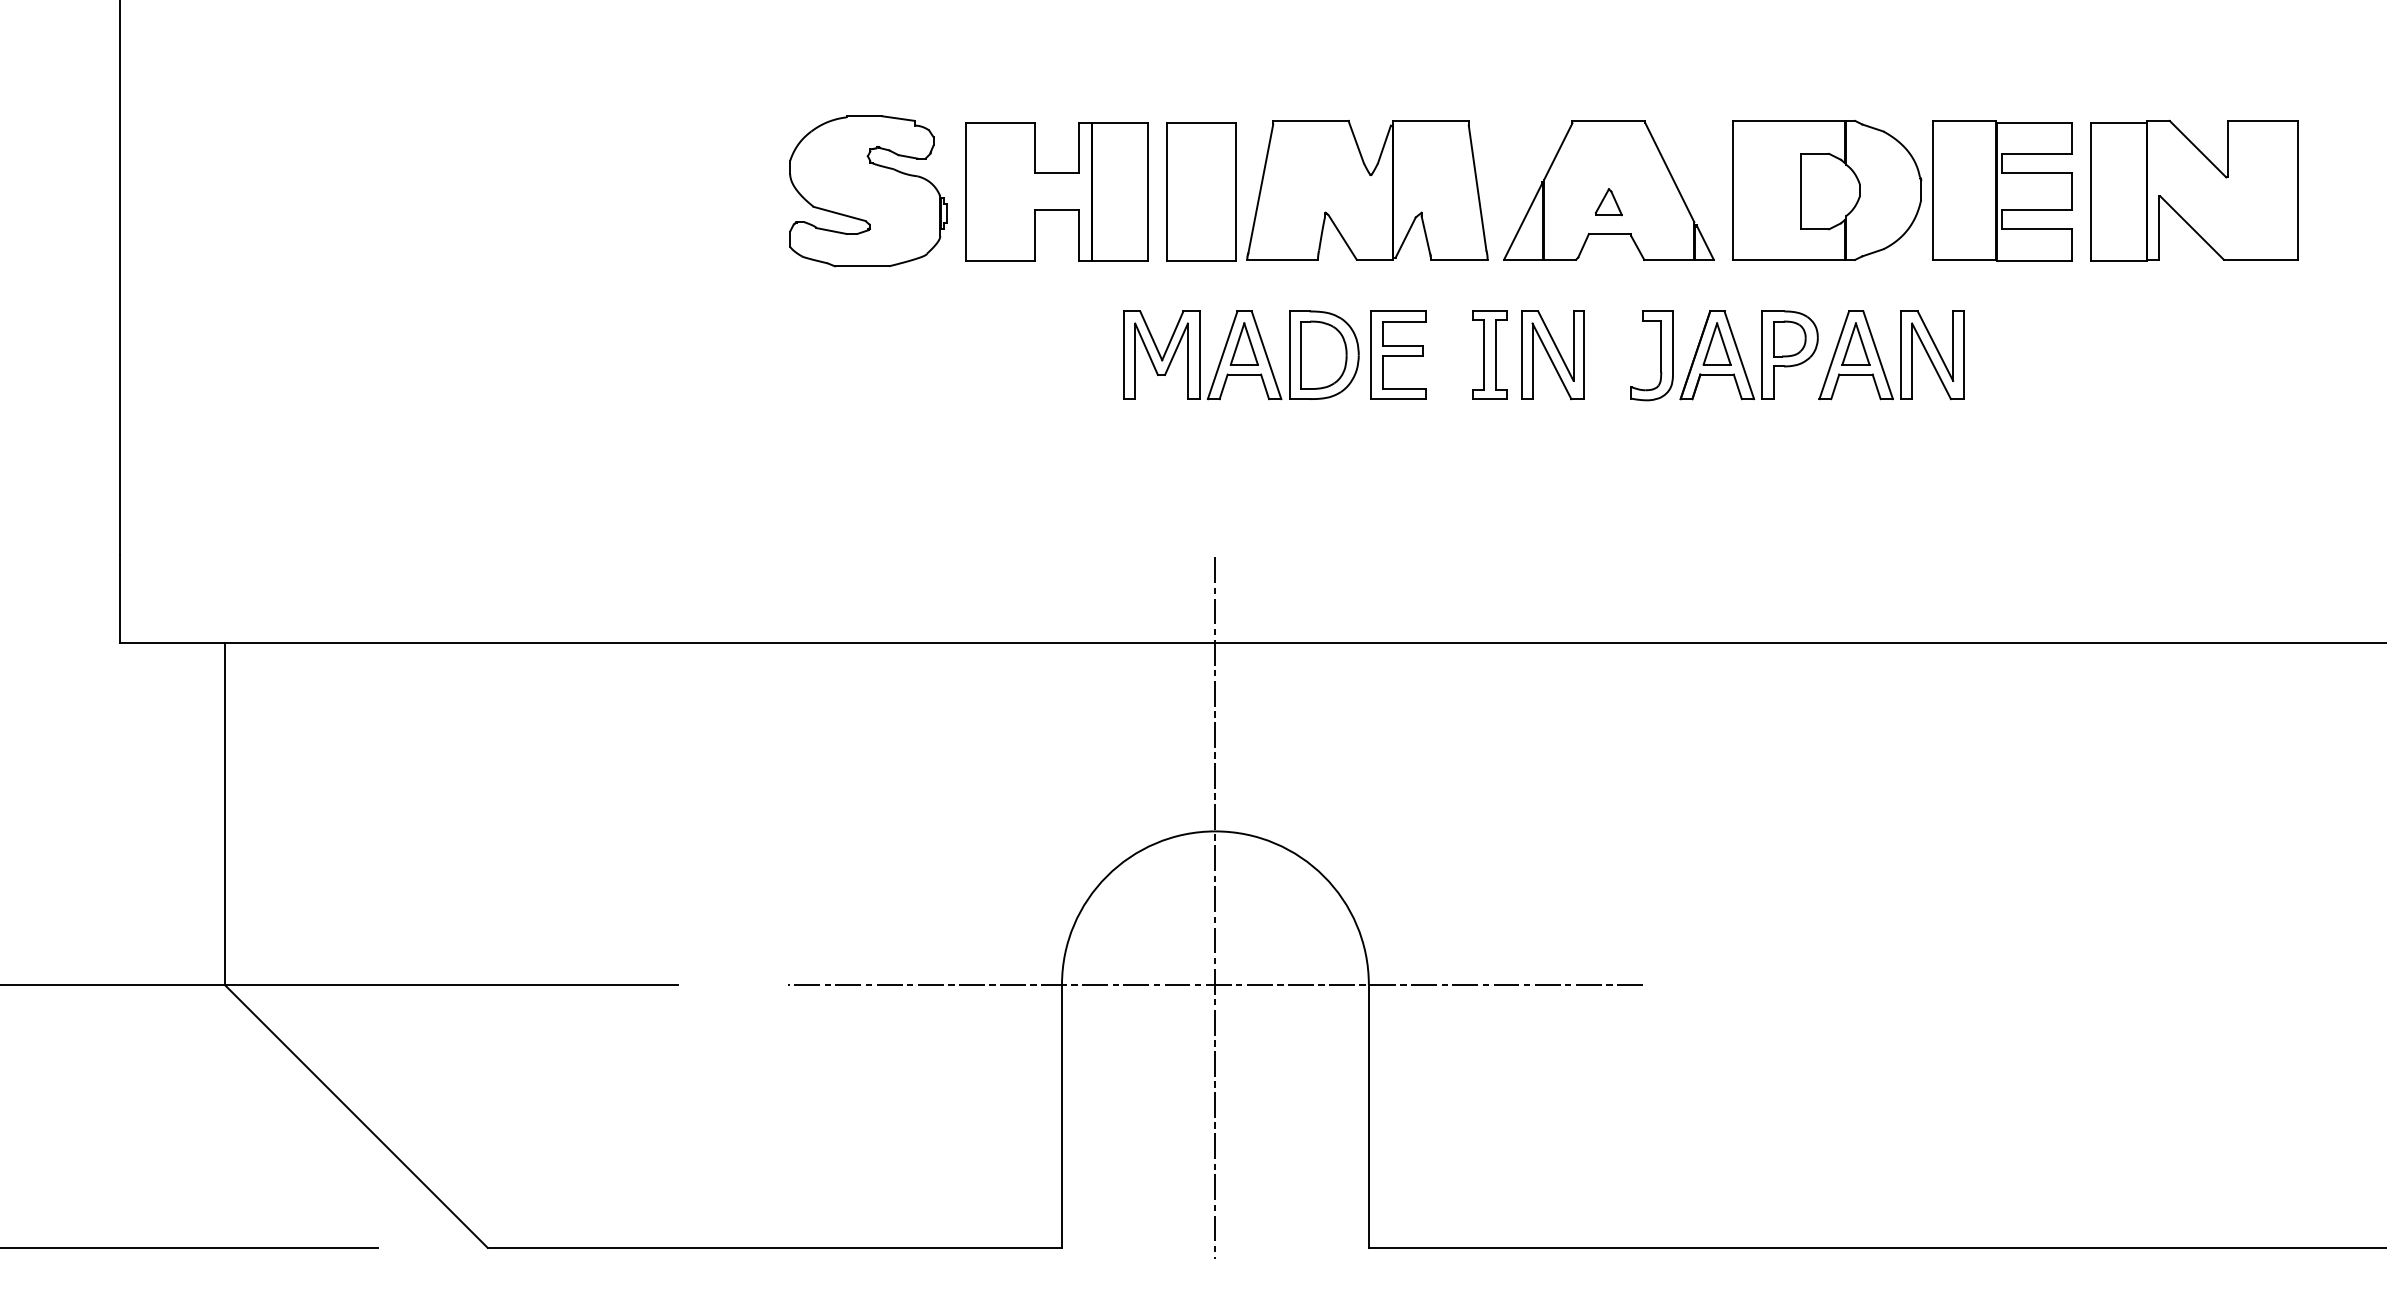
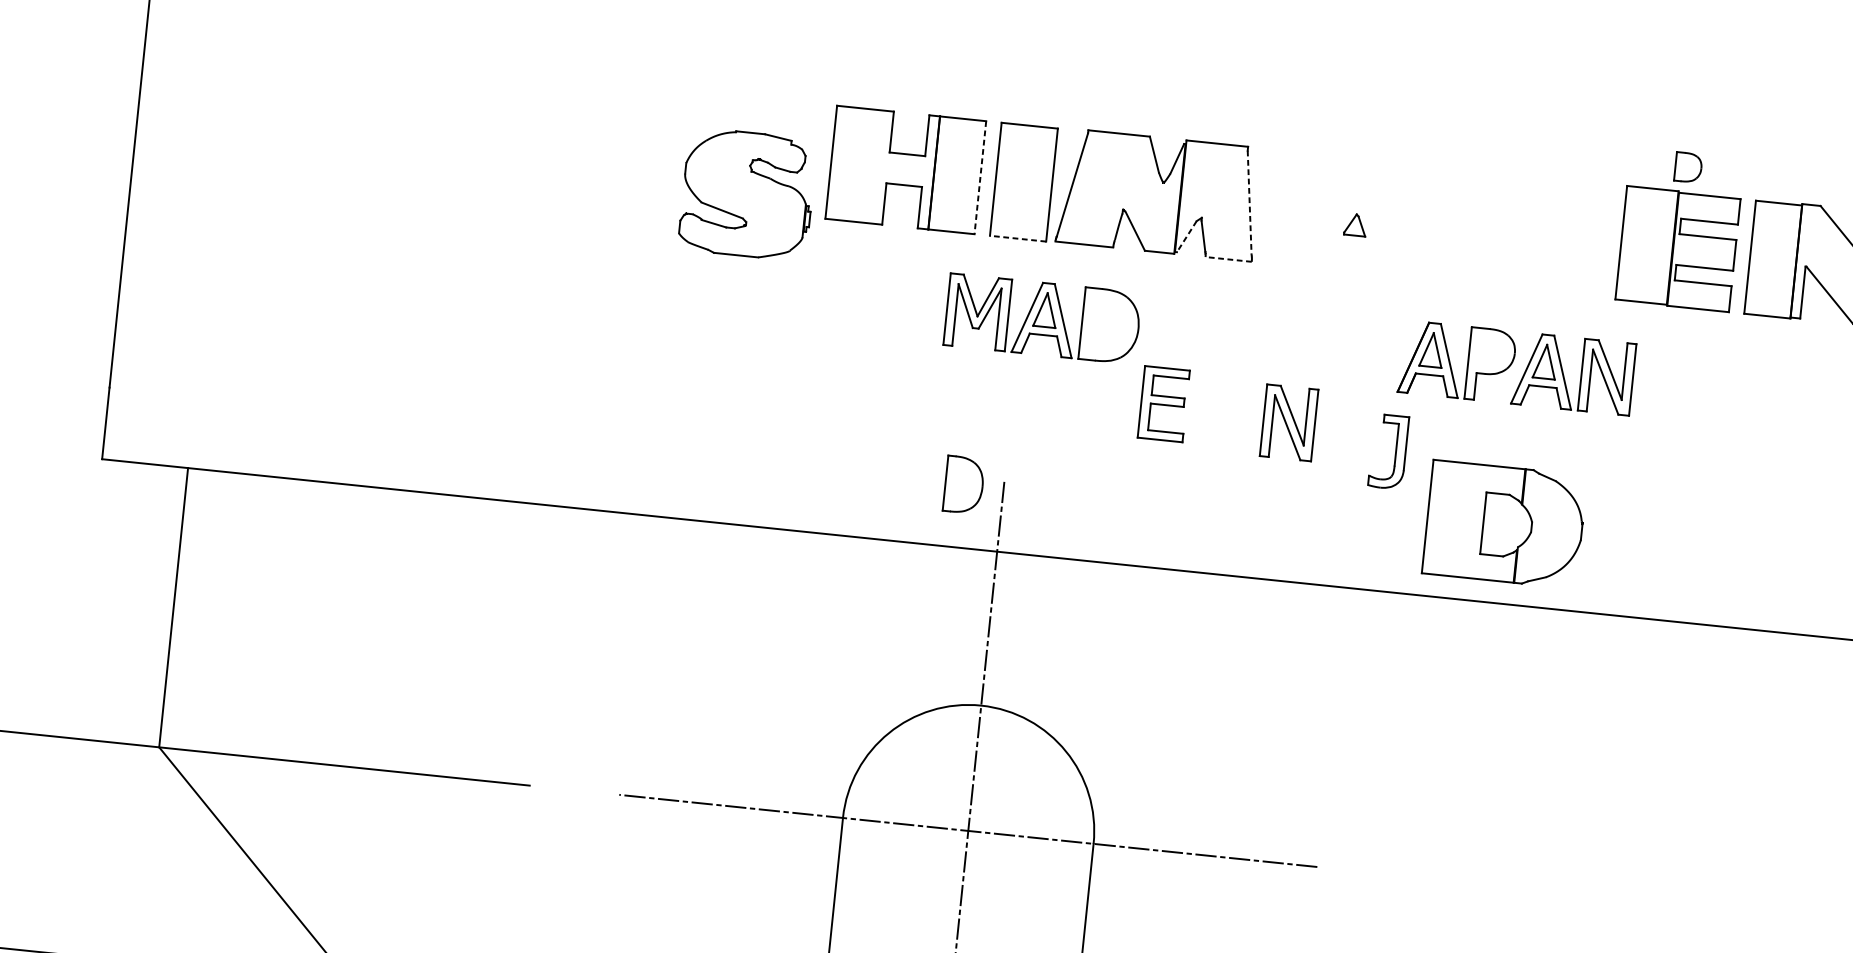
line: (1477, 188) -> (1249, 202), solid -> dashed
part: (1608, 190) -> (1356, 215), removed
part: (1827, 190) -> (1505, 524), moved
part: (868, 191) -> (747, 194), moved
line: (1148, 192) -> (980, 178), solid -> dashed
line: (1405, 237) -> (1186, 236), solid -> dashed
line: (1458, 259) -> (1228, 259), solid -> dashed
line: (1201, 261) -> (1017, 239), solid -> dashed
part: (1789, 338) -> (1688, 167), moved
part: (1323, 354) -> (963, 484), moved
part: (1398, 354) -> (1163, 403), moved
part: (1489, 354) -> (1245, 339), removed
part: (1552, 355) -> (1288, 423), moved
part: (1660, 355) -> (1395, 452), moved

